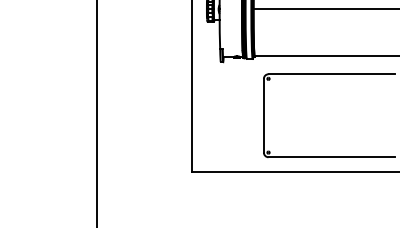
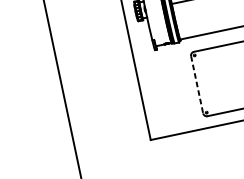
line: (263, 115) -> (196, 84), solid -> dashed

